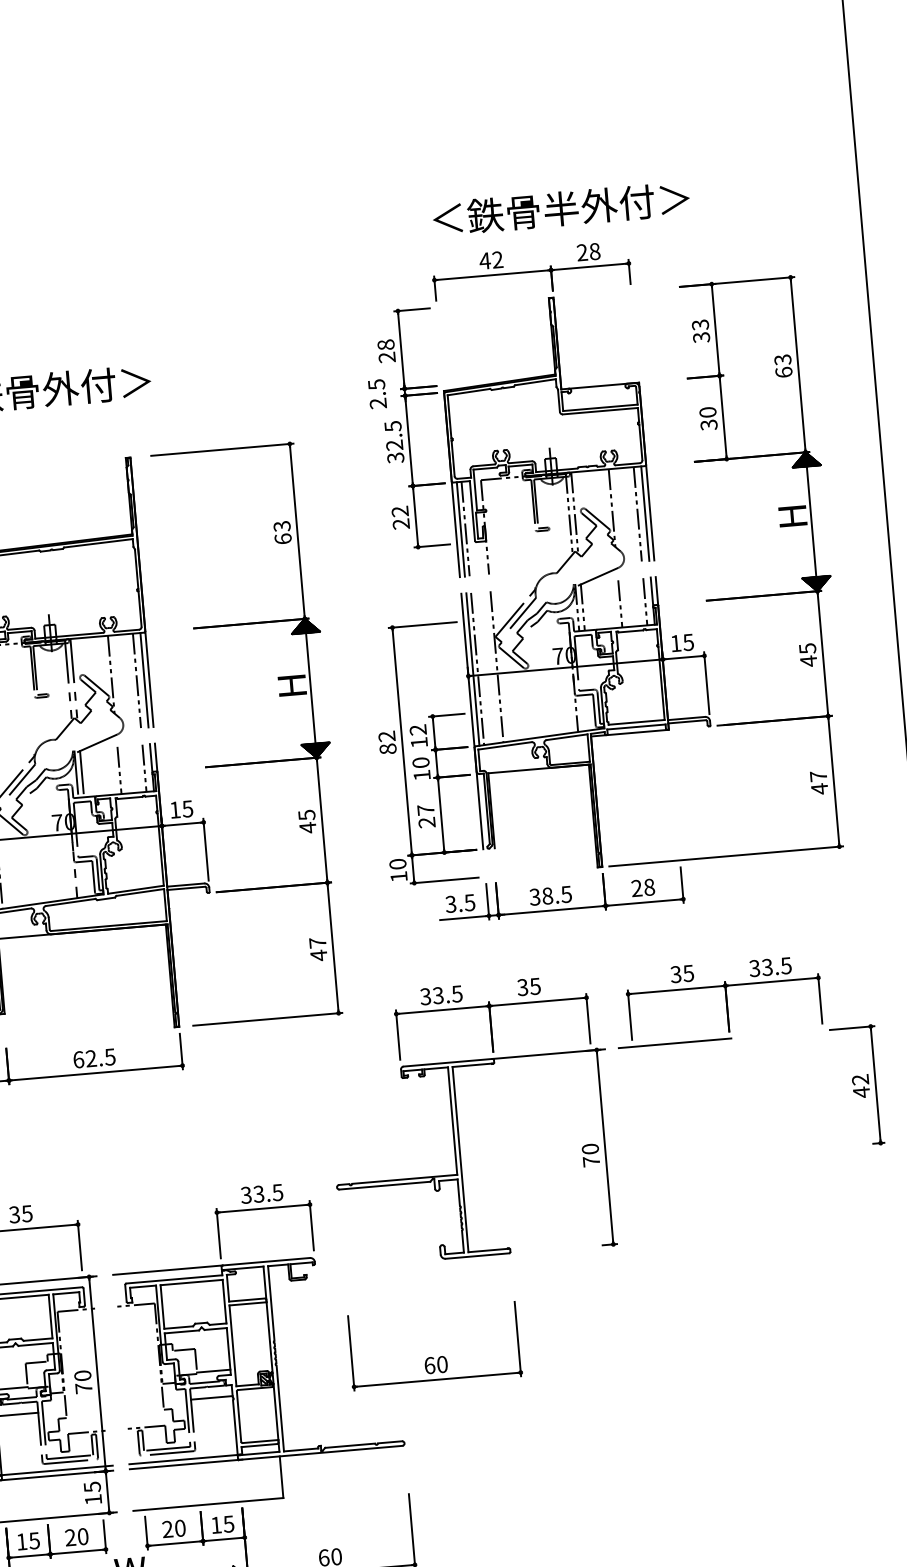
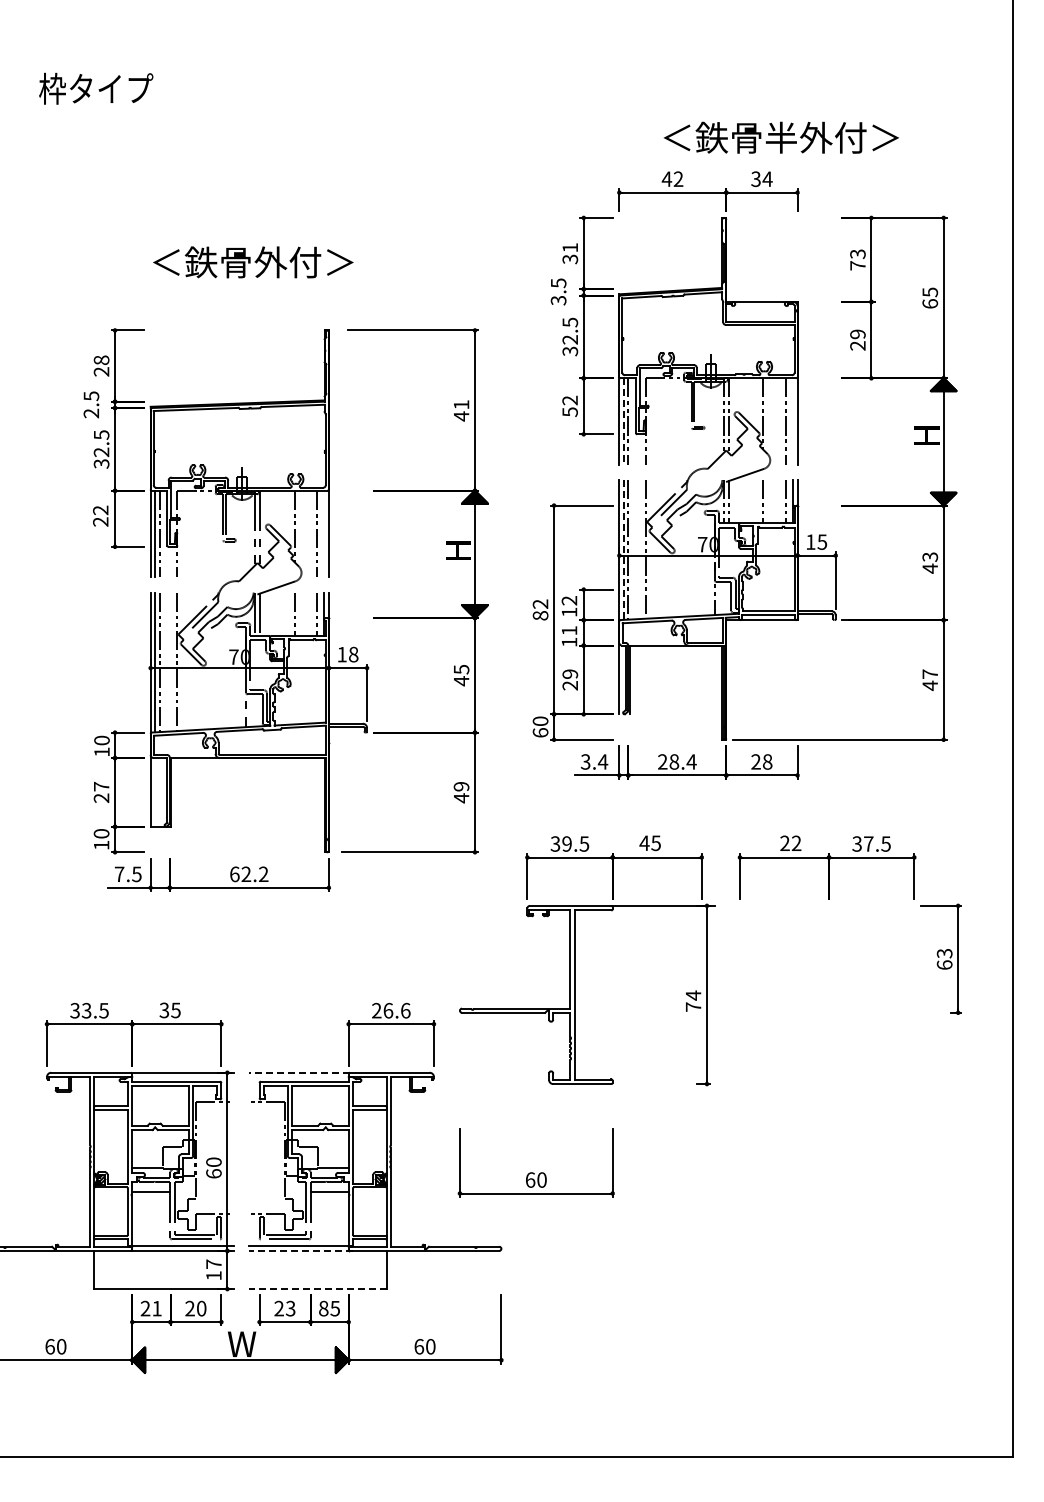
text: (560, 208) -> (780, 137), moved
text: (588, 252) -> (761, 179), 28 -> 34
text: (701, 337) -> (857, 265), 33 -> 73
text: (386, 351) -> (570, 253), 28 -> 31
text: (782, 358) -> (929, 291), 63 -> 65
text: (378, 403) -> (558, 300), 2.5 -> 3.5
text: (707, 418) -> (857, 339), 30 -> 29
line: (645, 513) -> (793, 421), removed
text: (400, 523) -> (569, 411), 22 -> 52
line: (460, 530) -> (623, 422), solid -> dashed
text: (282, 532) -> (461, 410), 63 -> 41
text: (806, 648) -> (929, 556), 45 -> 43
line: (472, 670) -> (623, 550), solid -> dashed
line: (144, 679) -> (324, 533), removed
text: (421, 762) -> (569, 630), 10 -> 11
text: (187, 808) -> (353, 654), 15 -> 18
text: (426, 809) -> (570, 673), 27 -> 29
text: (398, 876) -> (540, 732), 10 -> 60
text: (549, 895) -> (676, 761), 38.5 -> 28.4
text: (469, 902) -> (602, 761), 3.5 -> 3.4
text: (317, 942) -> (461, 786), 47 -> 49
text: (767, 966) -> (868, 843), 33.5 -> 37.5
text: (682, 974) -> (790, 843), 35 -> 22
text: (522, 987) -> (644, 843), 35 -> 45
text: (437, 995) -> (566, 843), 33.5 -> 39.5
line: (674, 1042) -> (778, 905), removed
text: (110, 1057) -> (263, 874), 62.5 -> 62.2
text: (860, 1086) -> (944, 959), 42 -> 63
text: (590, 1149) -> (693, 995), 70 -> 74
text: (261, 1193) -> (390, 1010), 33.5 -> 26.6
line: (167, 1269) -> (299, 1072), solid -> dashed
text: (83, 1388) -> (213, 1173), 70 -> 60
line: (185, 1463) -> (300, 1250), solid -> dashed
text: (91, 1487) -> (213, 1264), 15 -> 17
line: (208, 1504) -> (318, 1289), solid -> dashed
text: (216, 1525) -> (323, 1308), 15 -> 85
text: (180, 1528) -> (290, 1308), 20 -> 23
text: (27, 1541) -> (150, 1308), 15 -> 21

